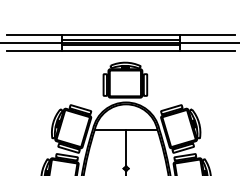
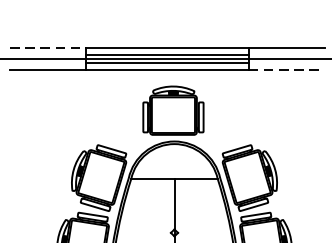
line: (34, 34) -> (47, 47), solid -> dashed
line: (207, 50) -> (286, 69), solid -> dashed

